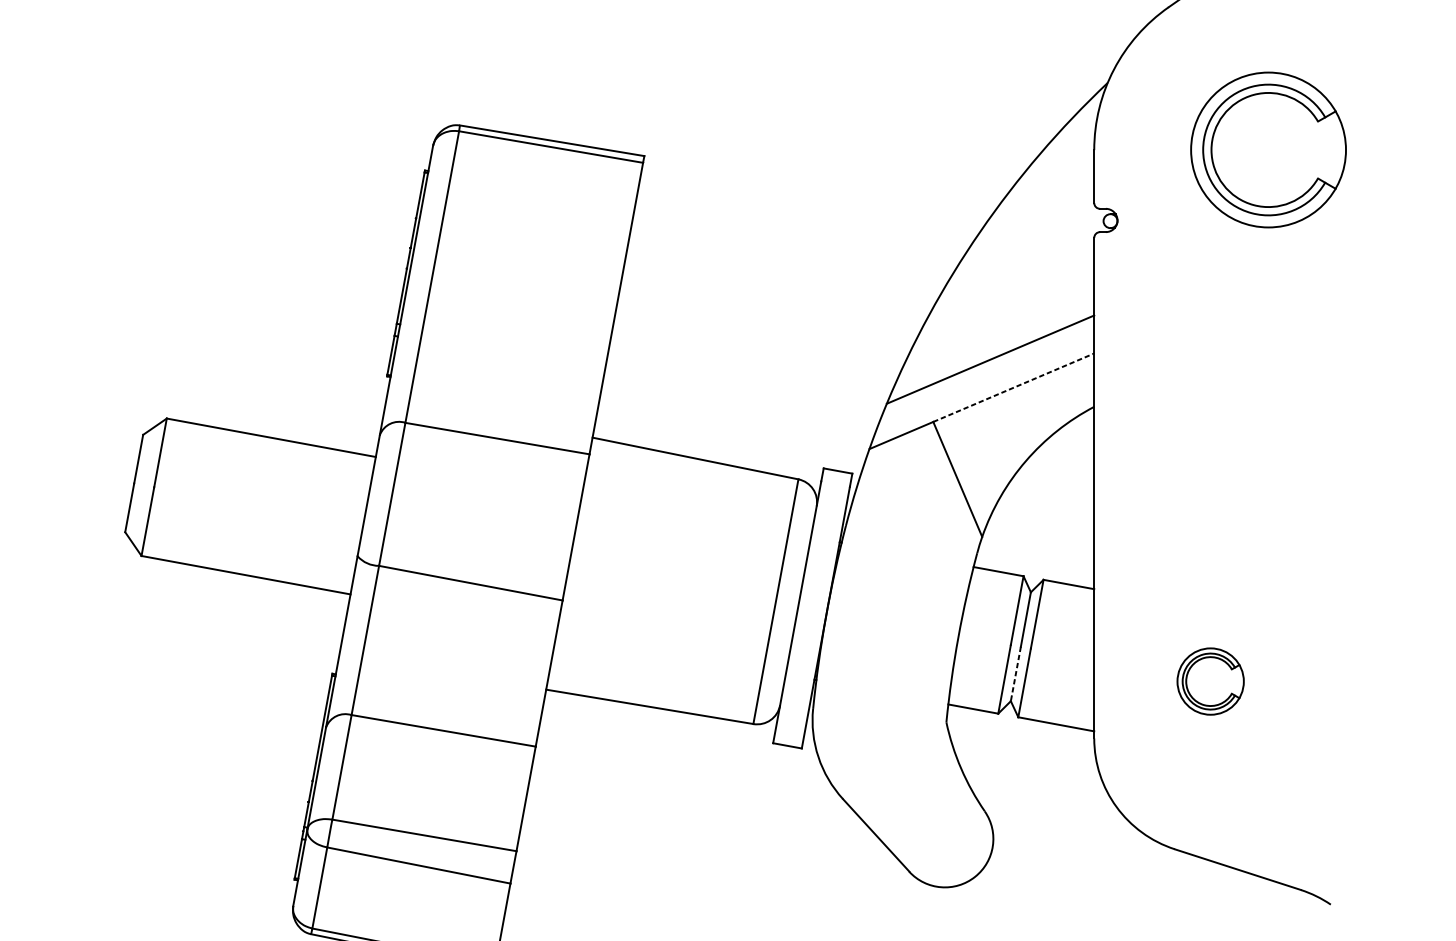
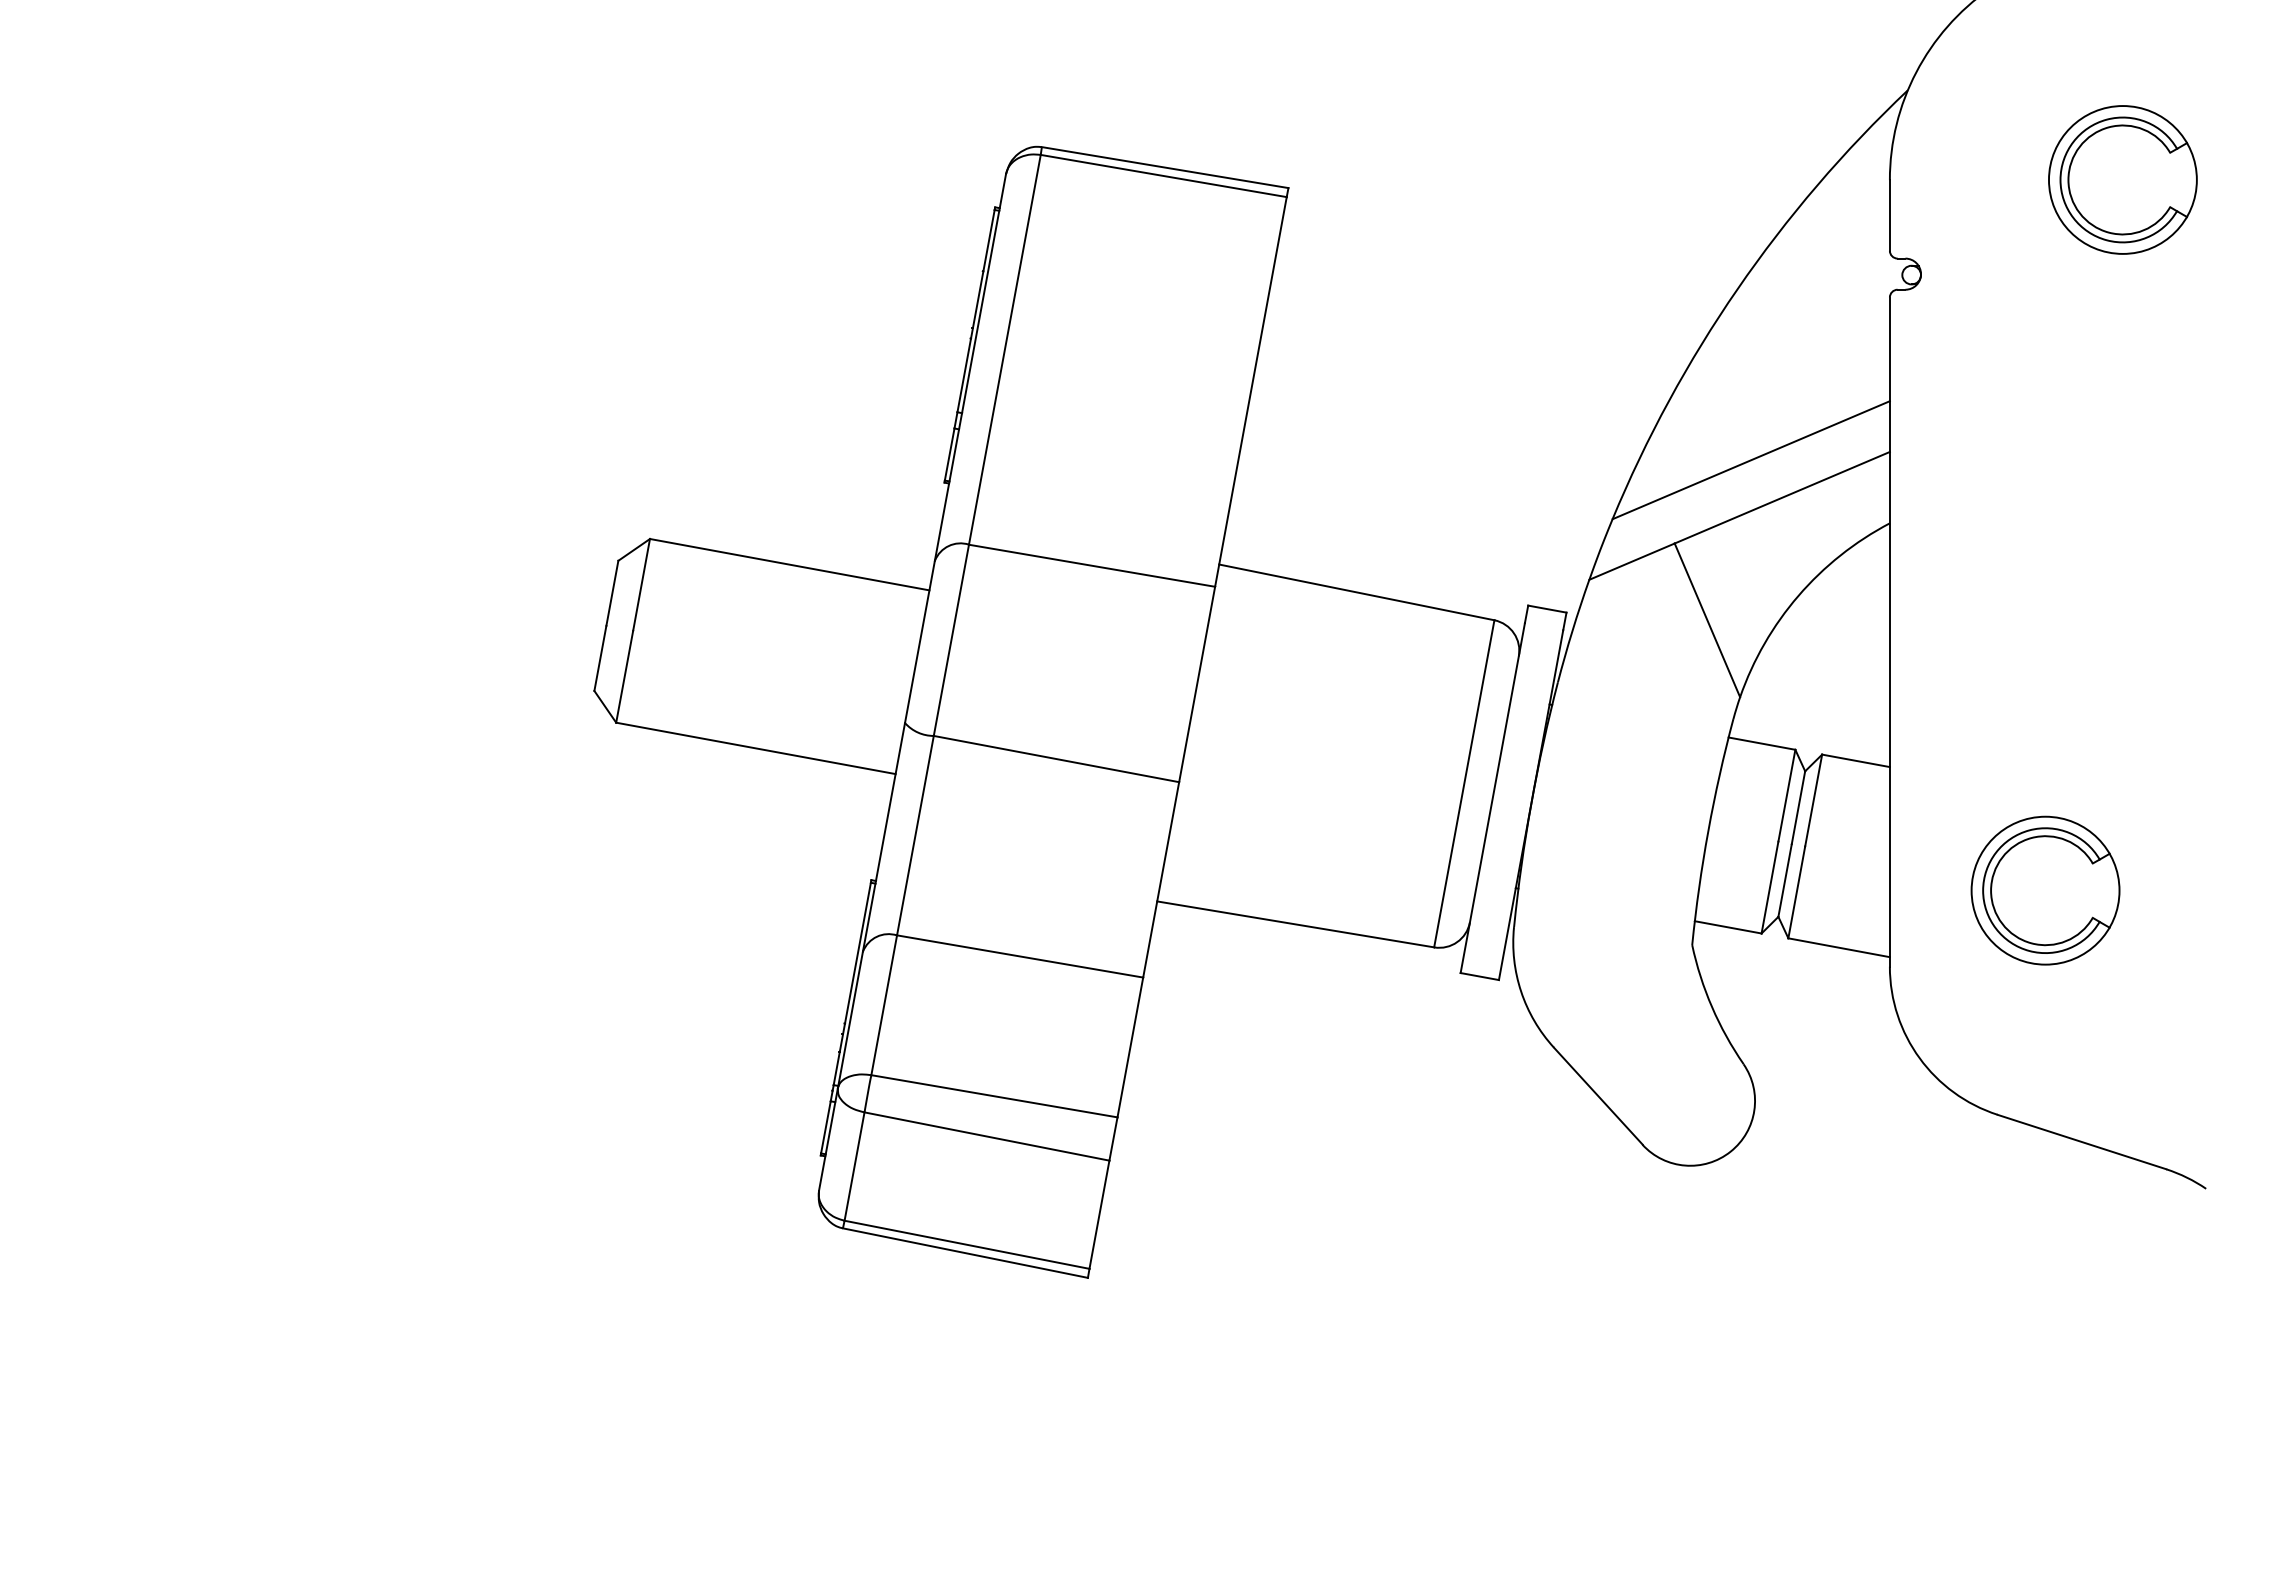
part: (1268, 149) -> (2122, 179), size x0.71
line: (1013, 387) -> (1782, 497), dashed -> solid
line: (1016, 674) -> (1785, 880), dashed -> solid
part: (1210, 681) -> (2045, 890), size x1.67

